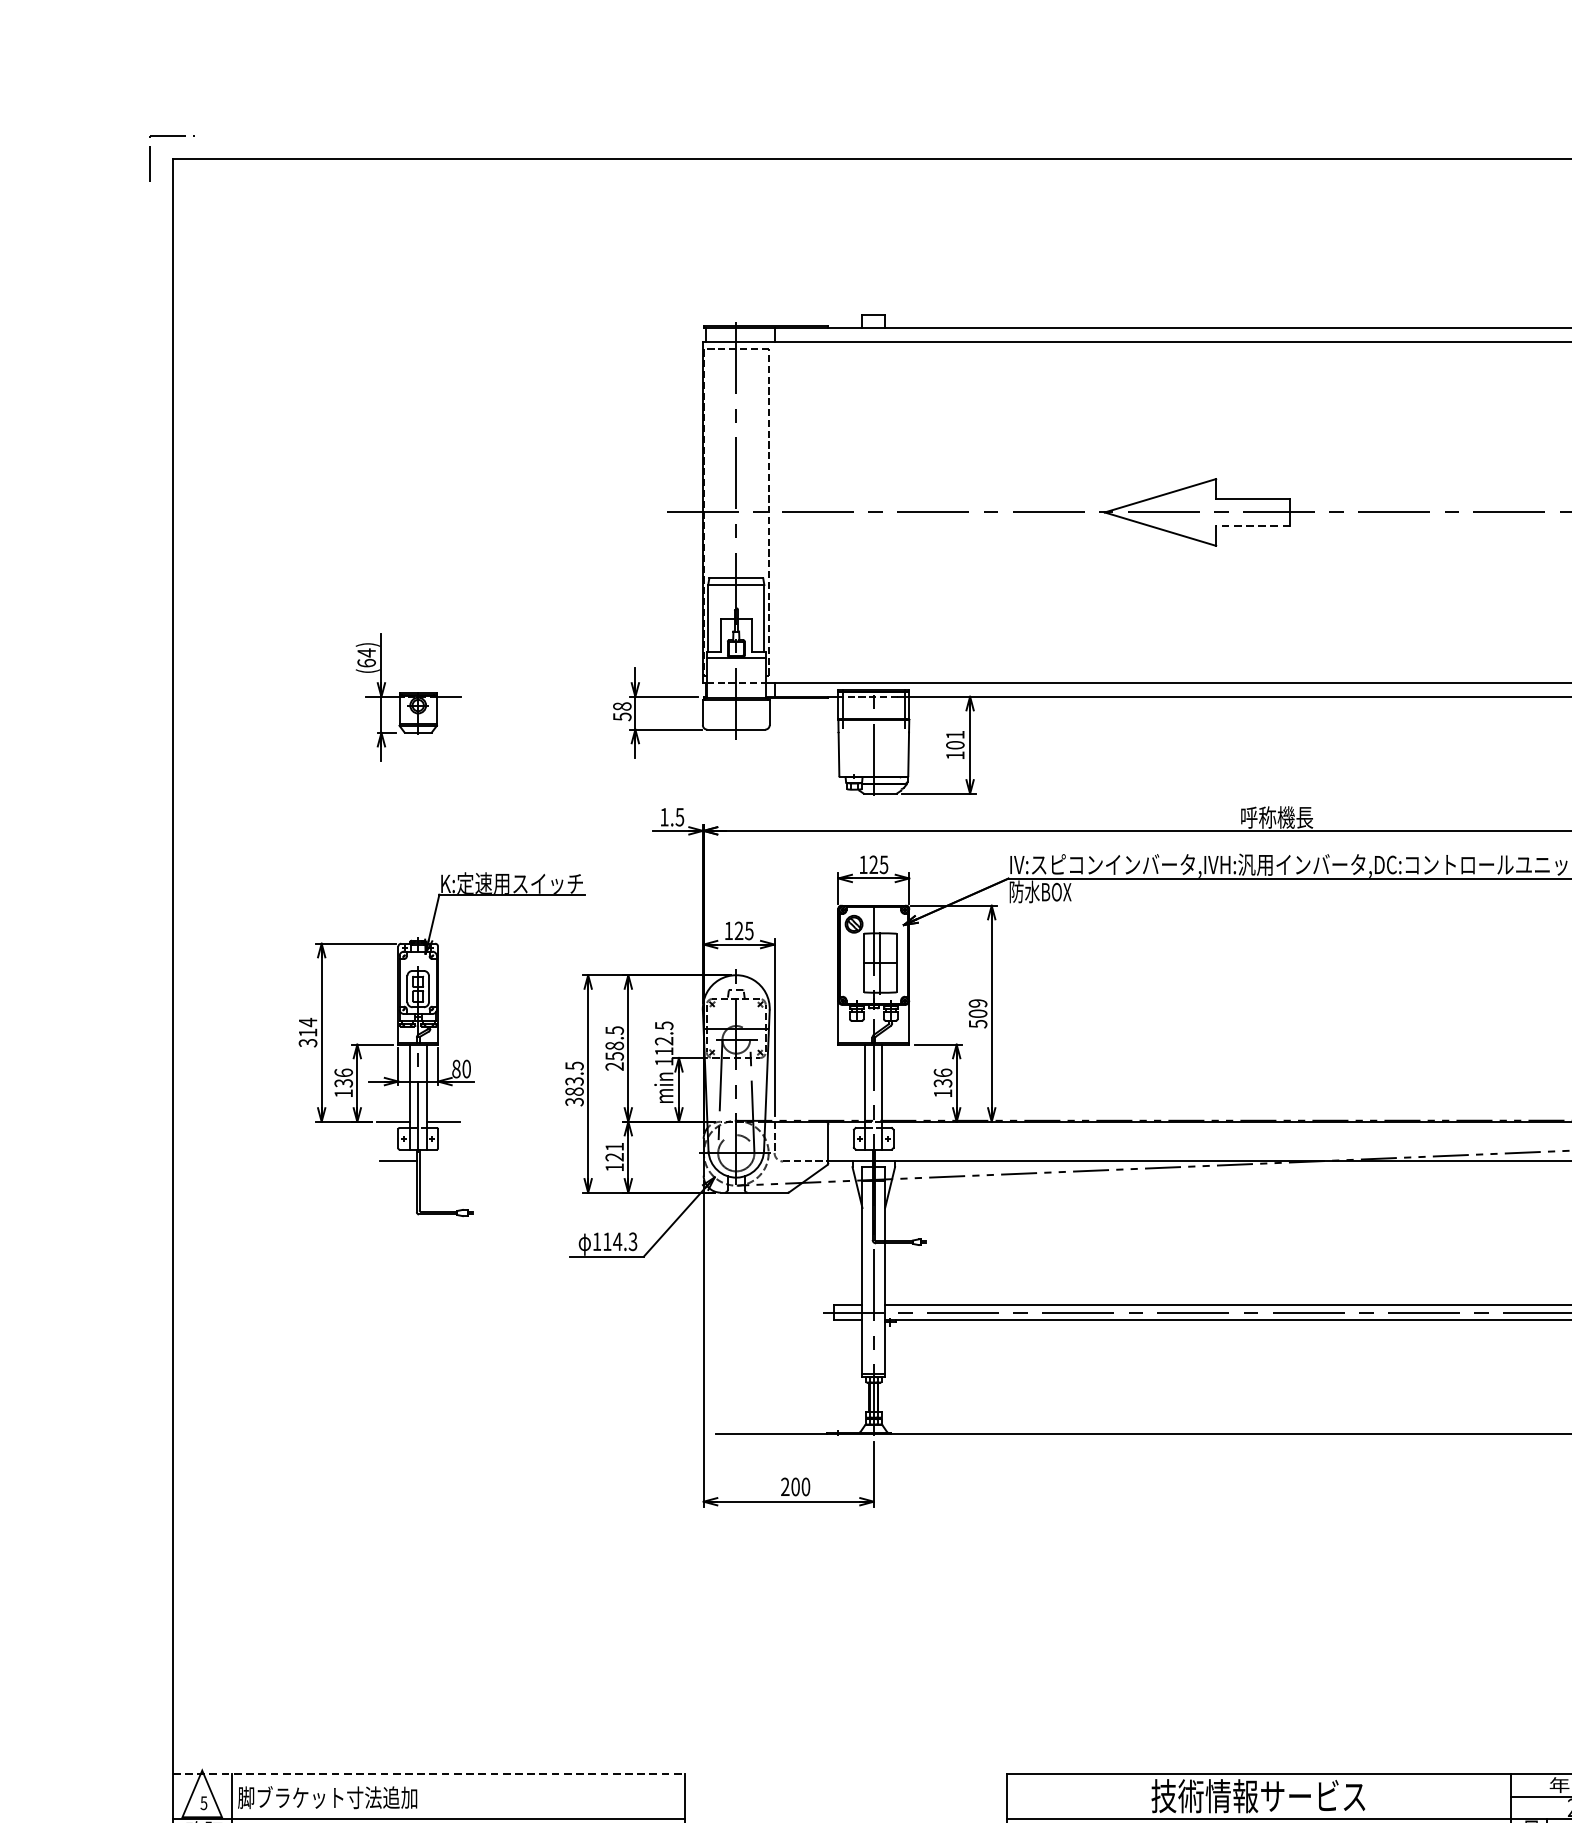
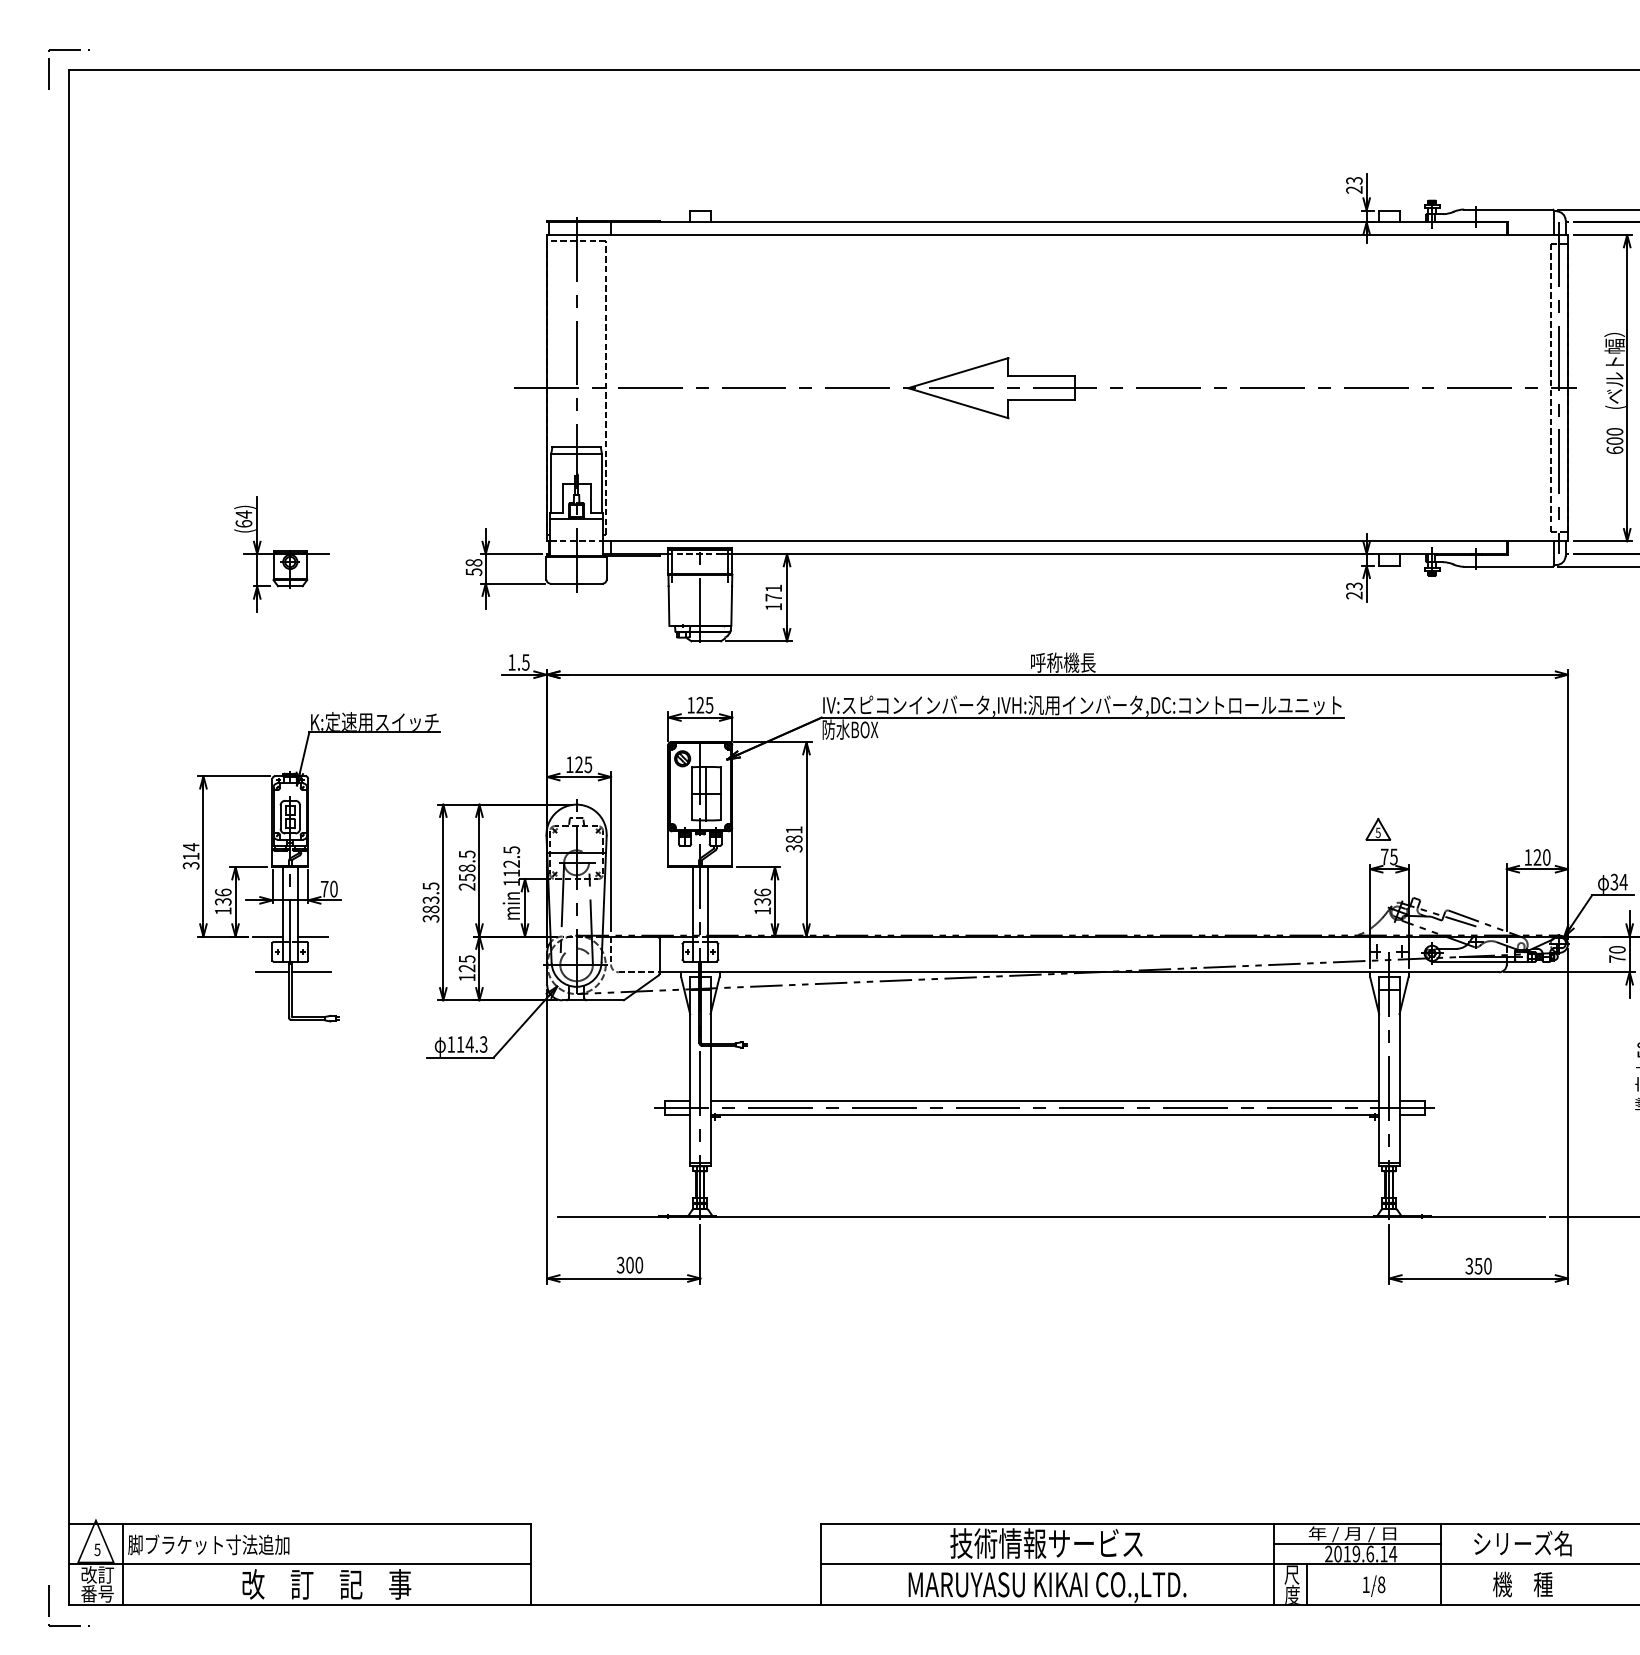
line: (1252, 526) -> (1041, 400), dashed -> solid
text: (955, 745) -> (773, 597), 101 -> 171
text: (977, 1013) -> (793, 839), 509 -> 381
text: (456, 1068) -> (324, 888), 80 -> 70
text: (615, 1147) -> (467, 959), 121 -> 125
line: (440, 1161) -> (310, 972), added
text: (785, 1487) -> (620, 1265), 200 -> 300
line: (429, 1773) -> (300, 1523), dashed -> solid

